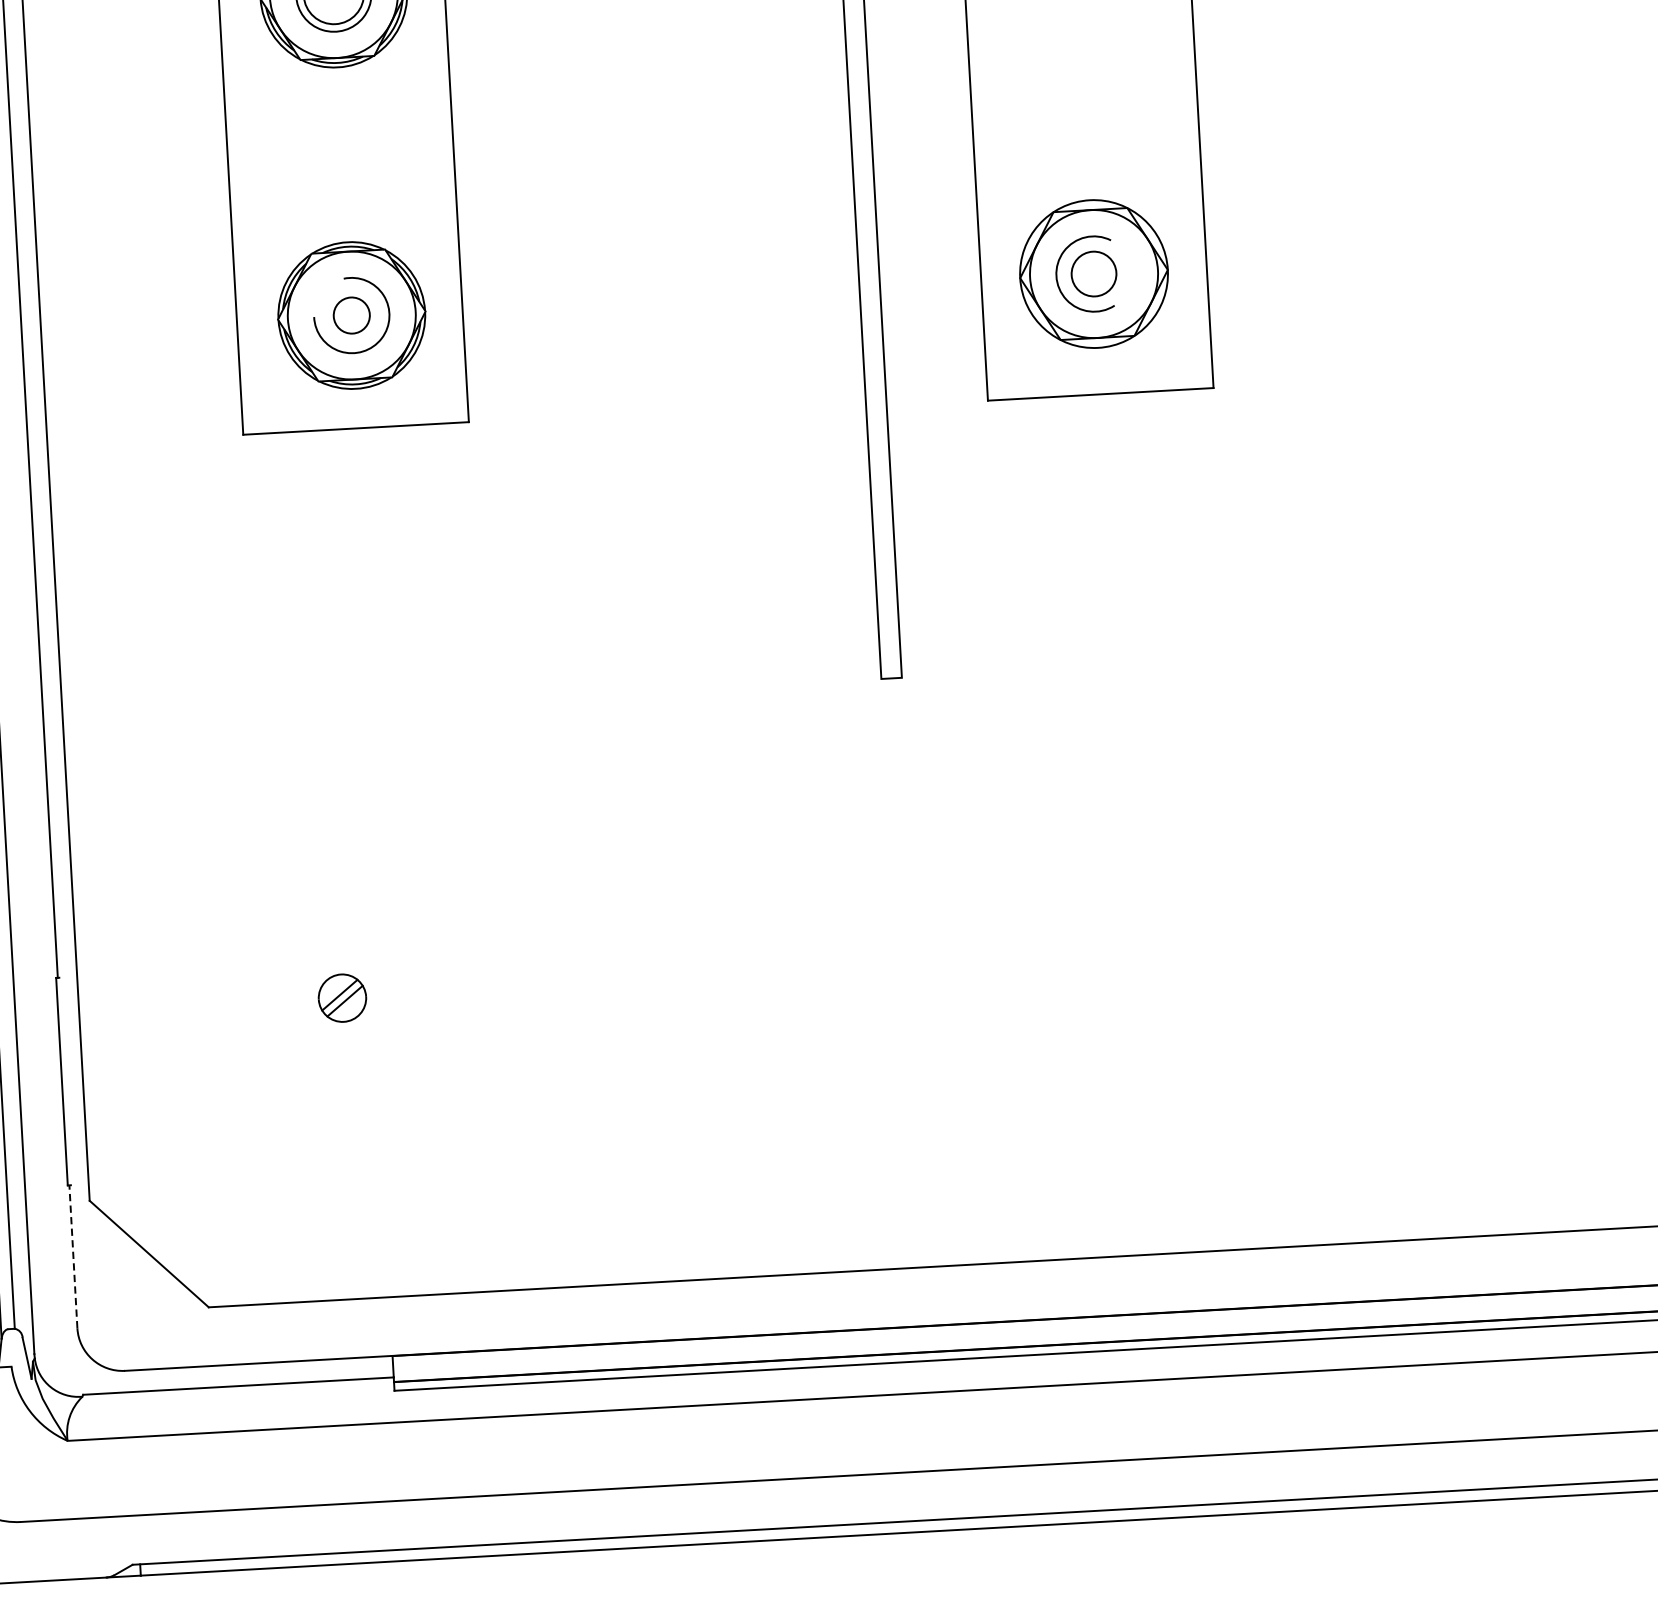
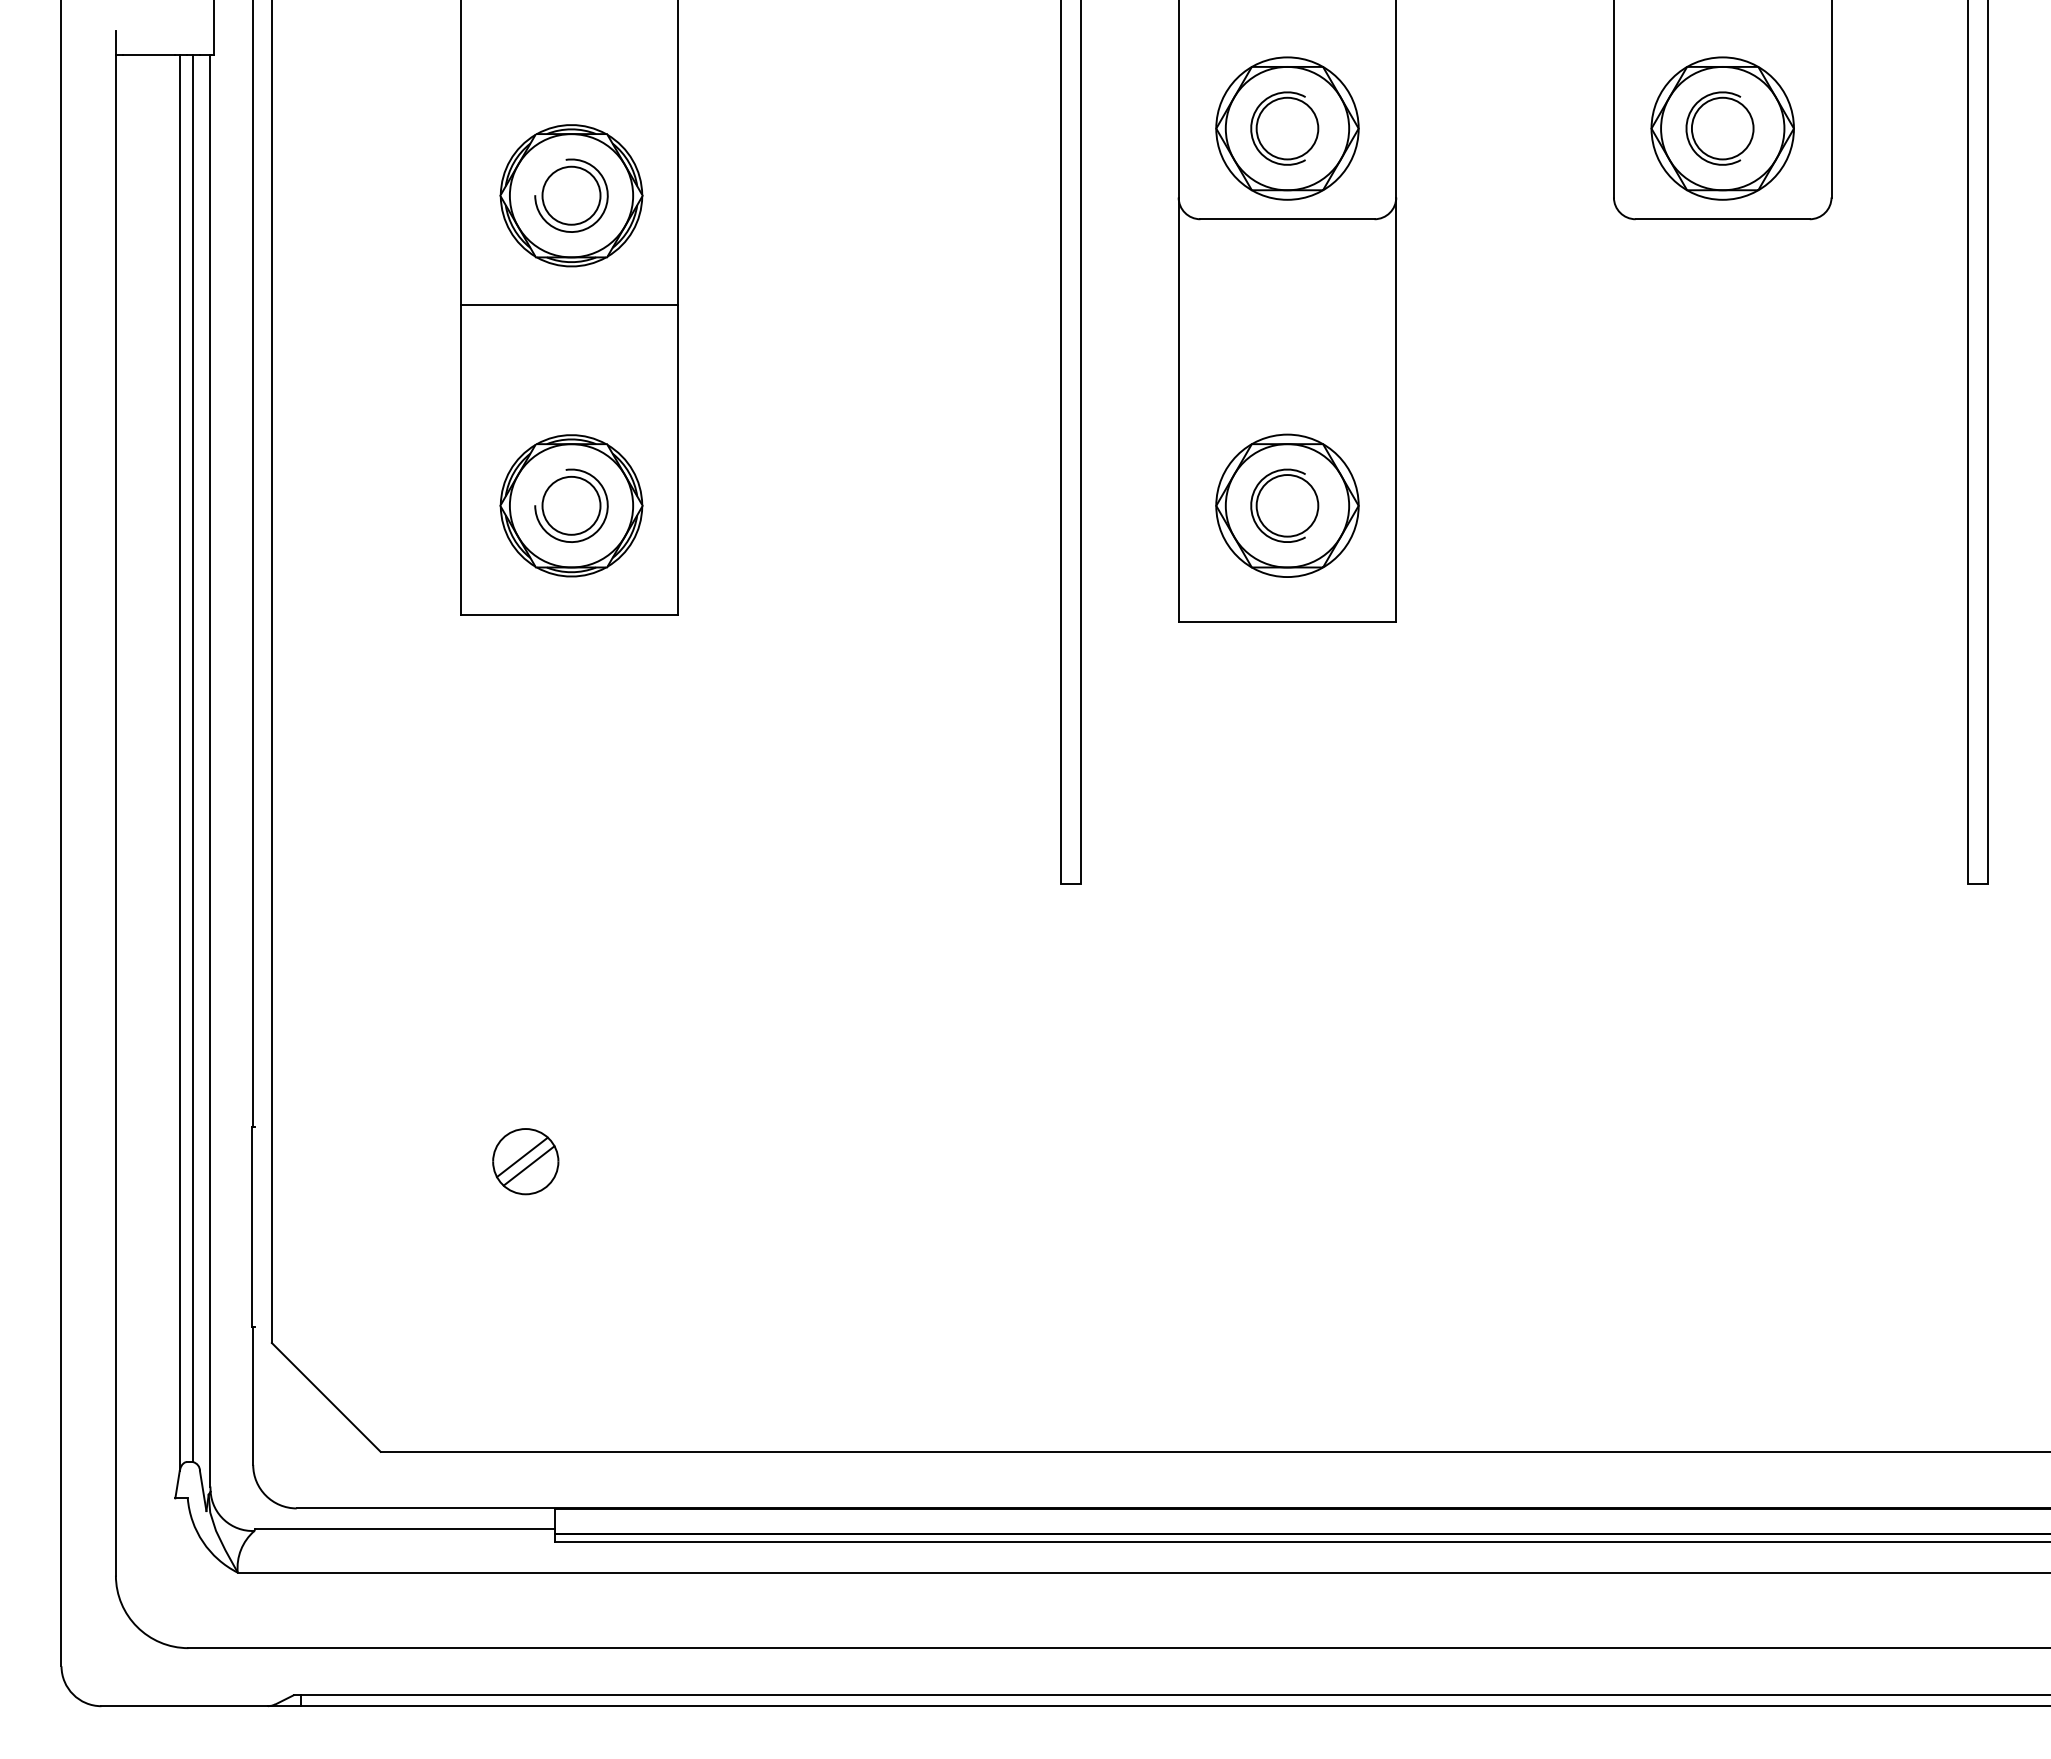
line: (338, 106) -> (569, 304), added
circle: (1094, 273) -> (1287, 505), size x1.43
circle: (351, 315) -> (571, 505), size x1.67
part: (342, 997) -> (525, 1161), size x1.43
line: (73, 1256) -> (253, 1395), dashed -> solid

